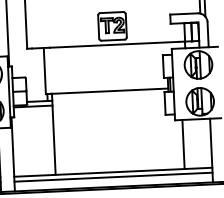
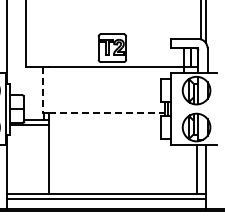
line: (44, 71) -> (42, 90), solid -> dashed
line: (110, 90) -> (107, 112), solid -> dashed
line: (183, 143) -> (197, 168), moved

